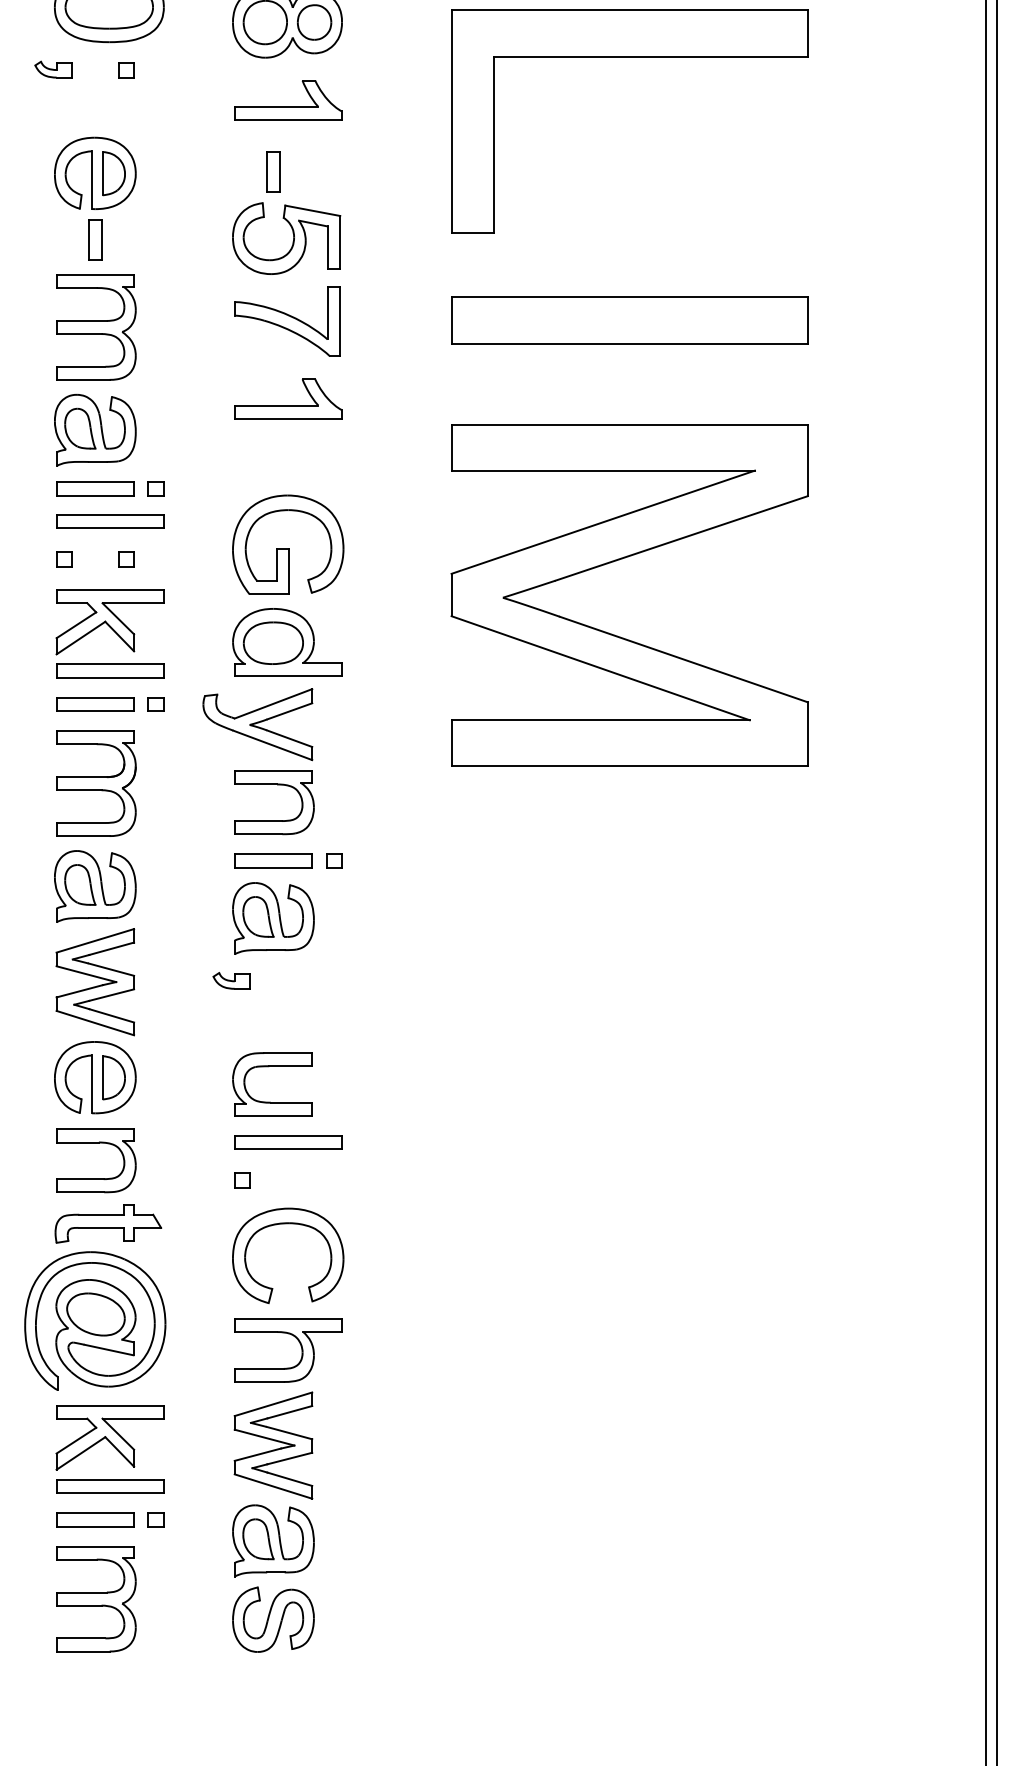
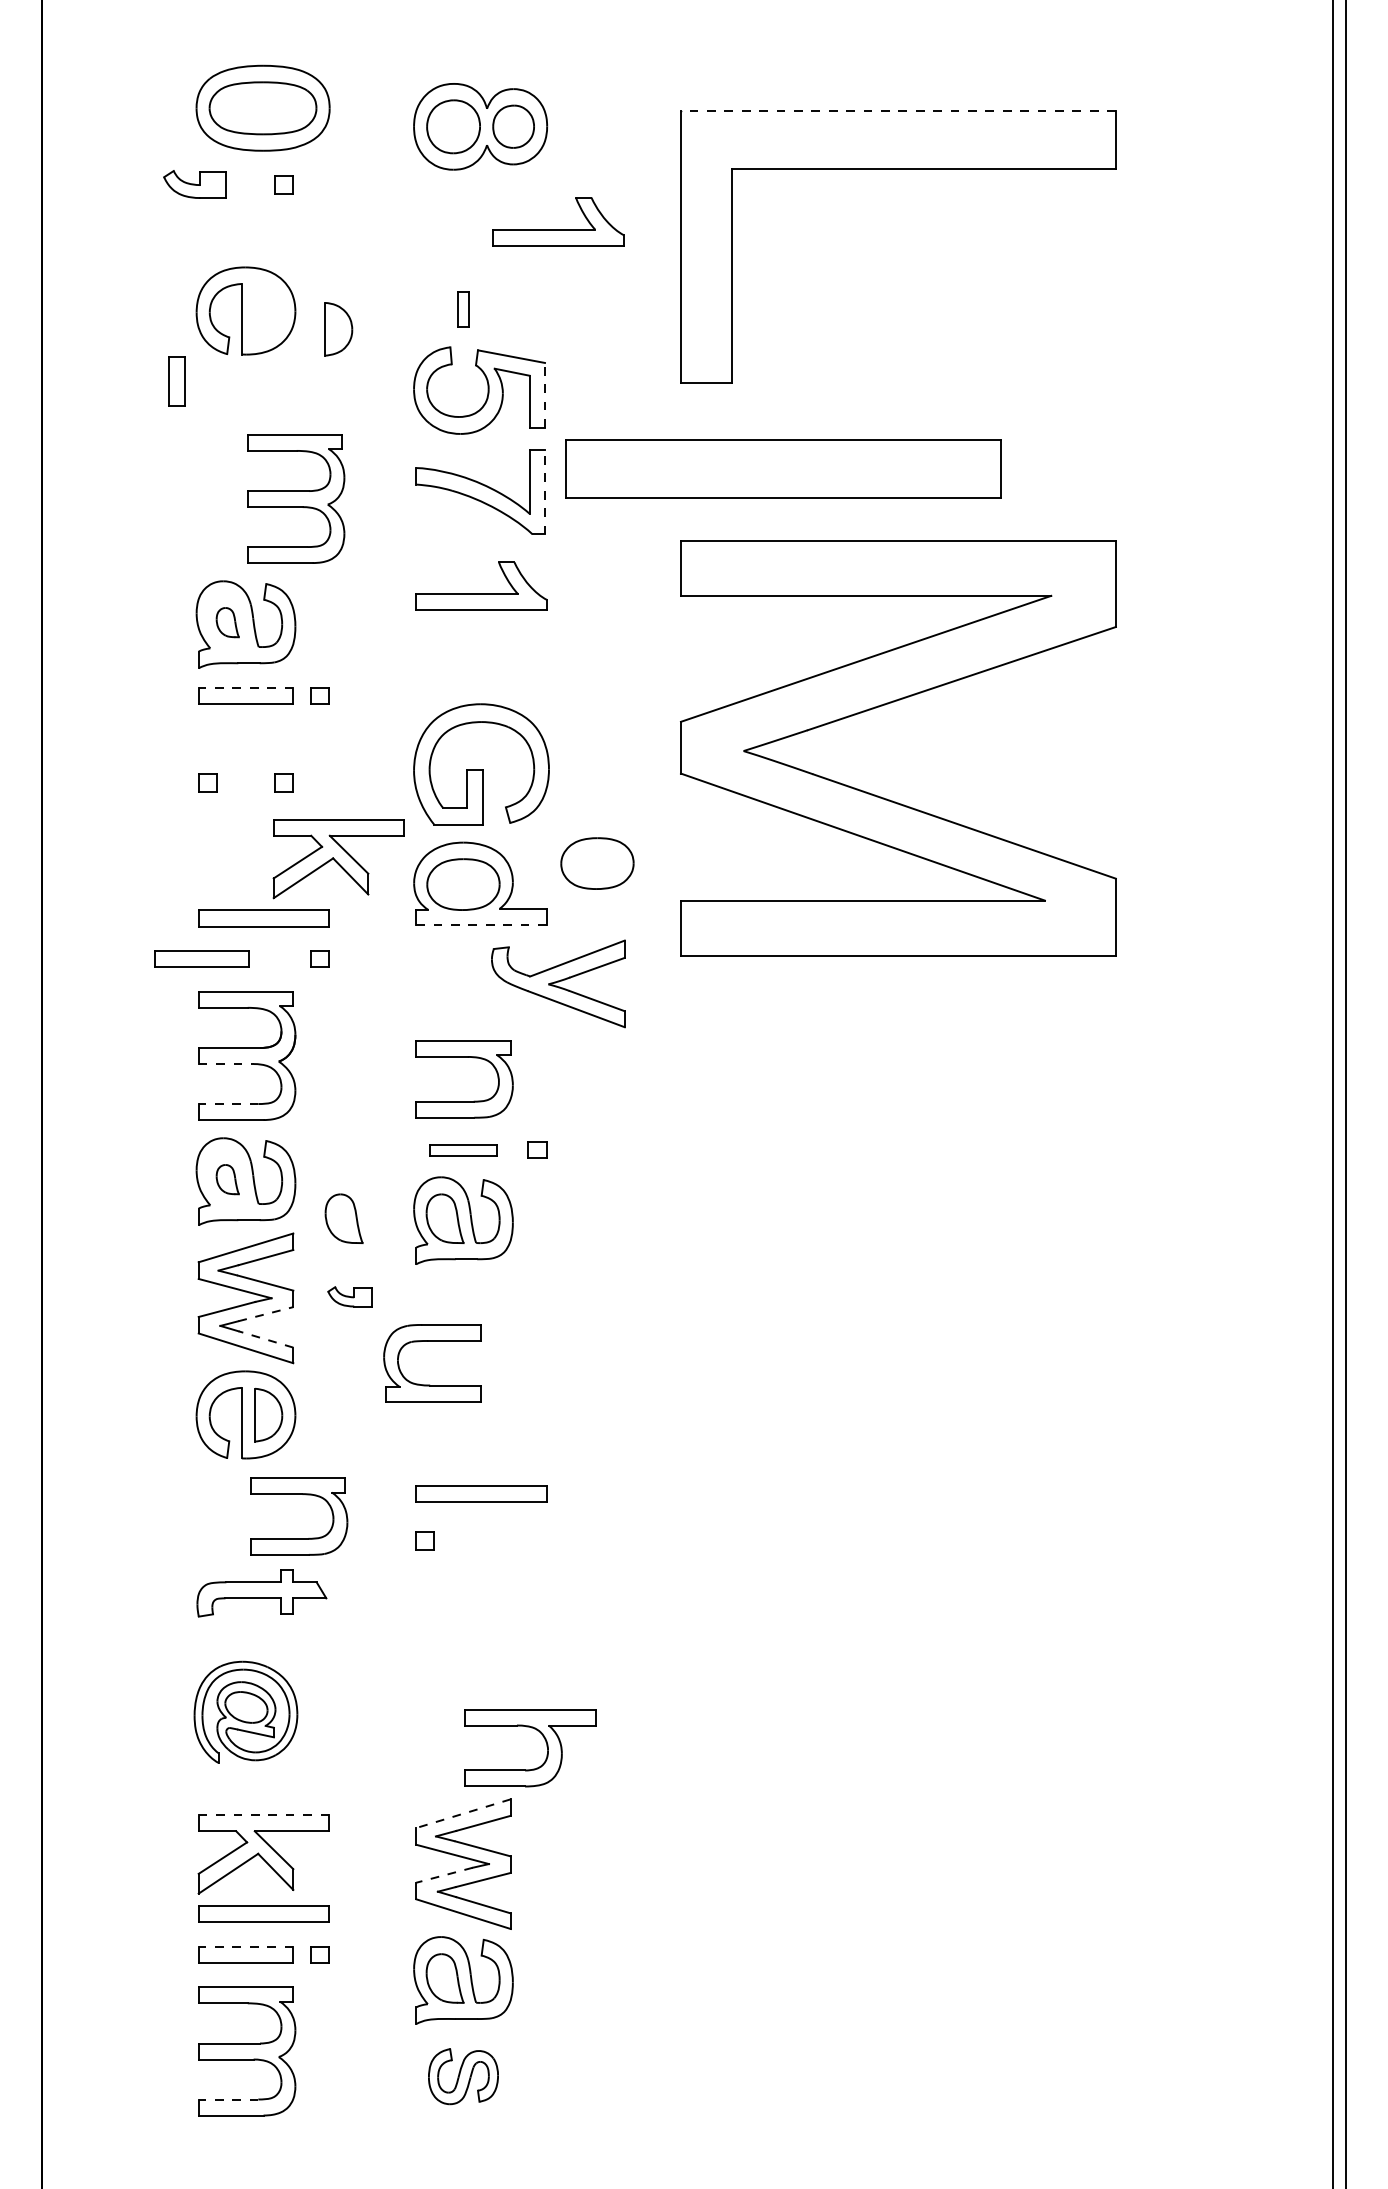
line: (628, 10) -> (897, 111), solid -> dashed
part: (53, 68) -> (194, 183), size x1.4
part: (288, 106) -> (558, 229), moved
part: (272, 172) -> (462, 309), size x0.7
part: (113, 173) -> (338, 329), moved
part: (94, 240) -> (176, 381), moved
line: (339, 241) -> (544, 394), solid -> dashed
part: (629, 319) -> (783, 468), moved
line: (339, 321) -> (544, 491), solid -> dashed
part: (96, 327) -> (296, 498), moved
part: (80, 428) -> (227, 622), size x0.6
line: (94, 482) -> (245, 688), solid -> dashed
part: (109, 521) -> (263, 735), removed
part: (619, 560) -> (885, 705), moved
part: (109, 622) -> (338, 859), moved
part: (383, 625) -> (597, 863), added
line: (288, 675) -> (481, 924), solid -> dashed
part: (94, 703) -> (201, 958), moved
part: (257, 724) -> (558, 983), moved
line: (79, 790) -> (226, 1064), solid -> dashed
line: (81, 823) -> (228, 1104), solid -> dashed
part: (273, 860) -> (463, 1149), size x0.7
part: (80, 884) -> (227, 1179), size x0.6
part: (175, 916) -> (343, 1218), added
part: (230, 980) -> (349, 1296), moved
line: (112, 995) -> (266, 1314), solid -> dashed
line: (111, 1015) -> (265, 1339), solid -> dashed
part: (270, 1101) -> (429, 1384), moved
part: (101, 1143) -> (305, 1495), moved
part: (288, 1223) -> (481, 1593), removed
part: (94, 1321) -> (245, 1712), size x0.6
part: (301, 1349) -> (546, 1746), moved
line: (273, 1404) -> (463, 1813), solid -> dashed
line: (109, 1405) -> (263, 1815), solid -> dashed
line: (257, 1454) -> (444, 1875), solid -> dashed
line: (94, 1513) -> (245, 1946), solid -> dashed
part: (273, 1619) -> (463, 2076), size x0.7
line: (81, 1638) -> (228, 2099), solid -> dashed

